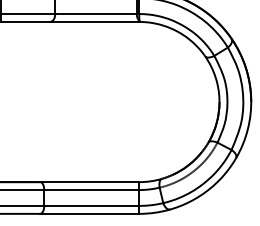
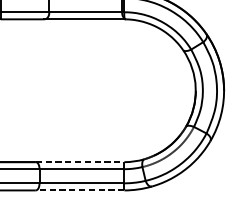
line: (89, 182) -> (79, 162), solid -> dashed
line: (89, 213) -> (79, 190), solid -> dashed

